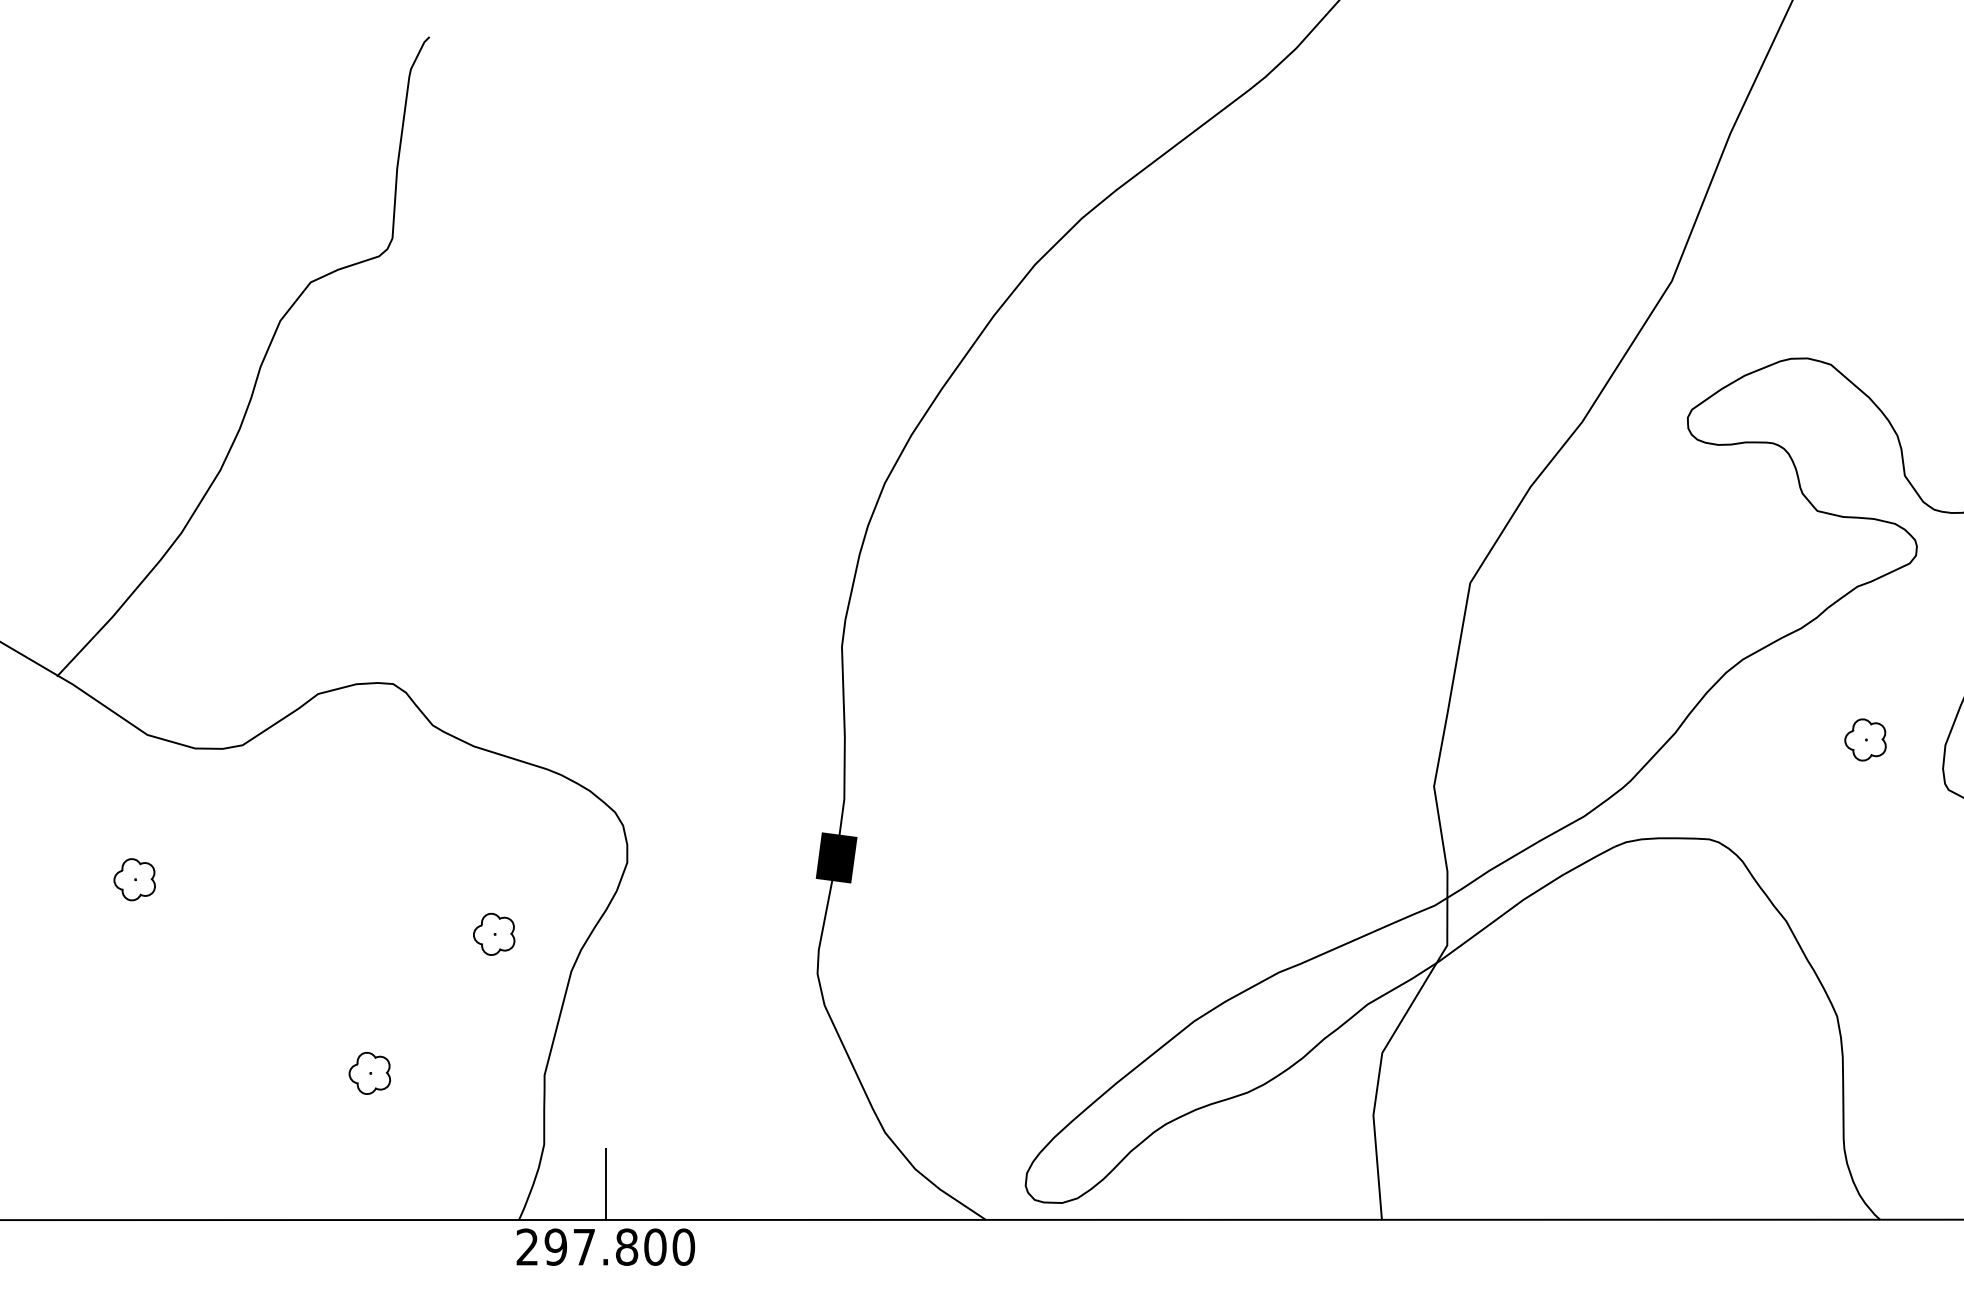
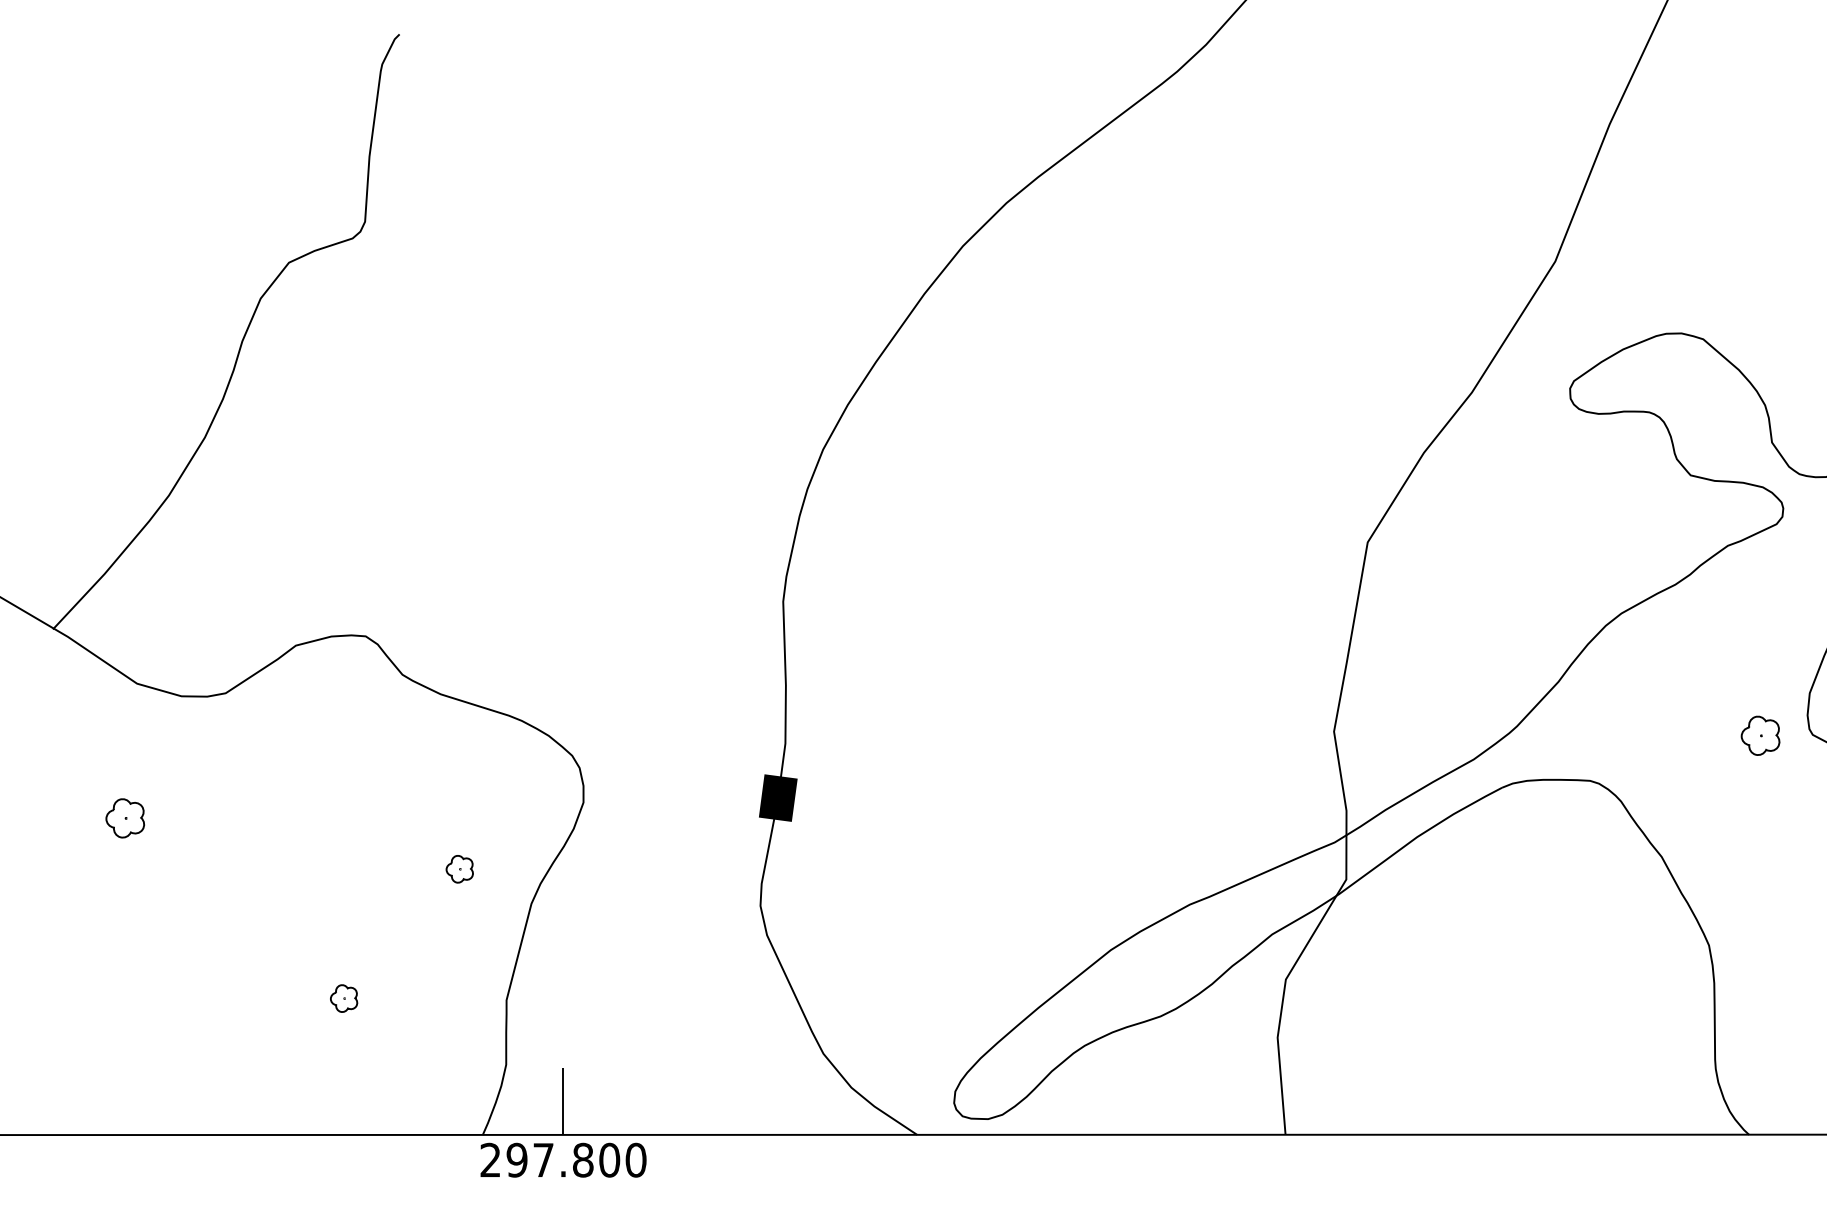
part: (1865, 739) -> (1760, 735), moved
part: (494, 934) -> (459, 869), size x0.7
part: (369, 1073) -> (343, 998), size x0.7

